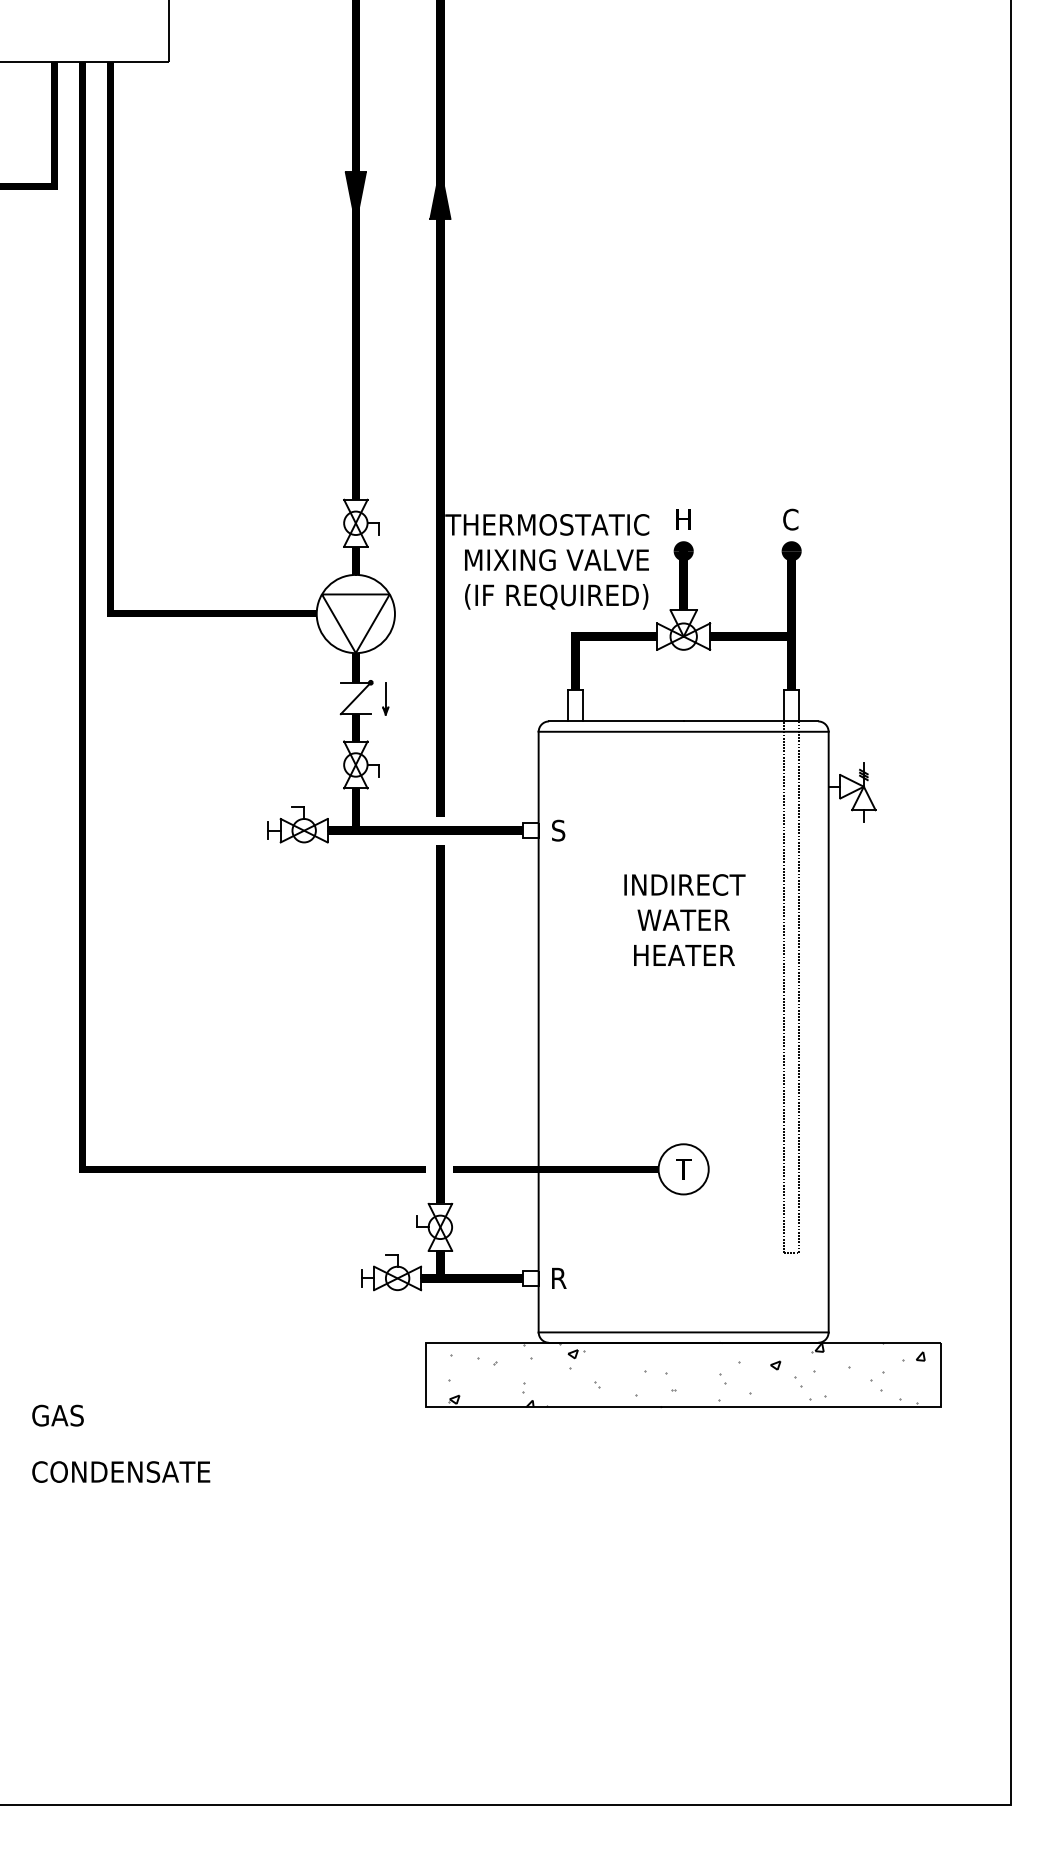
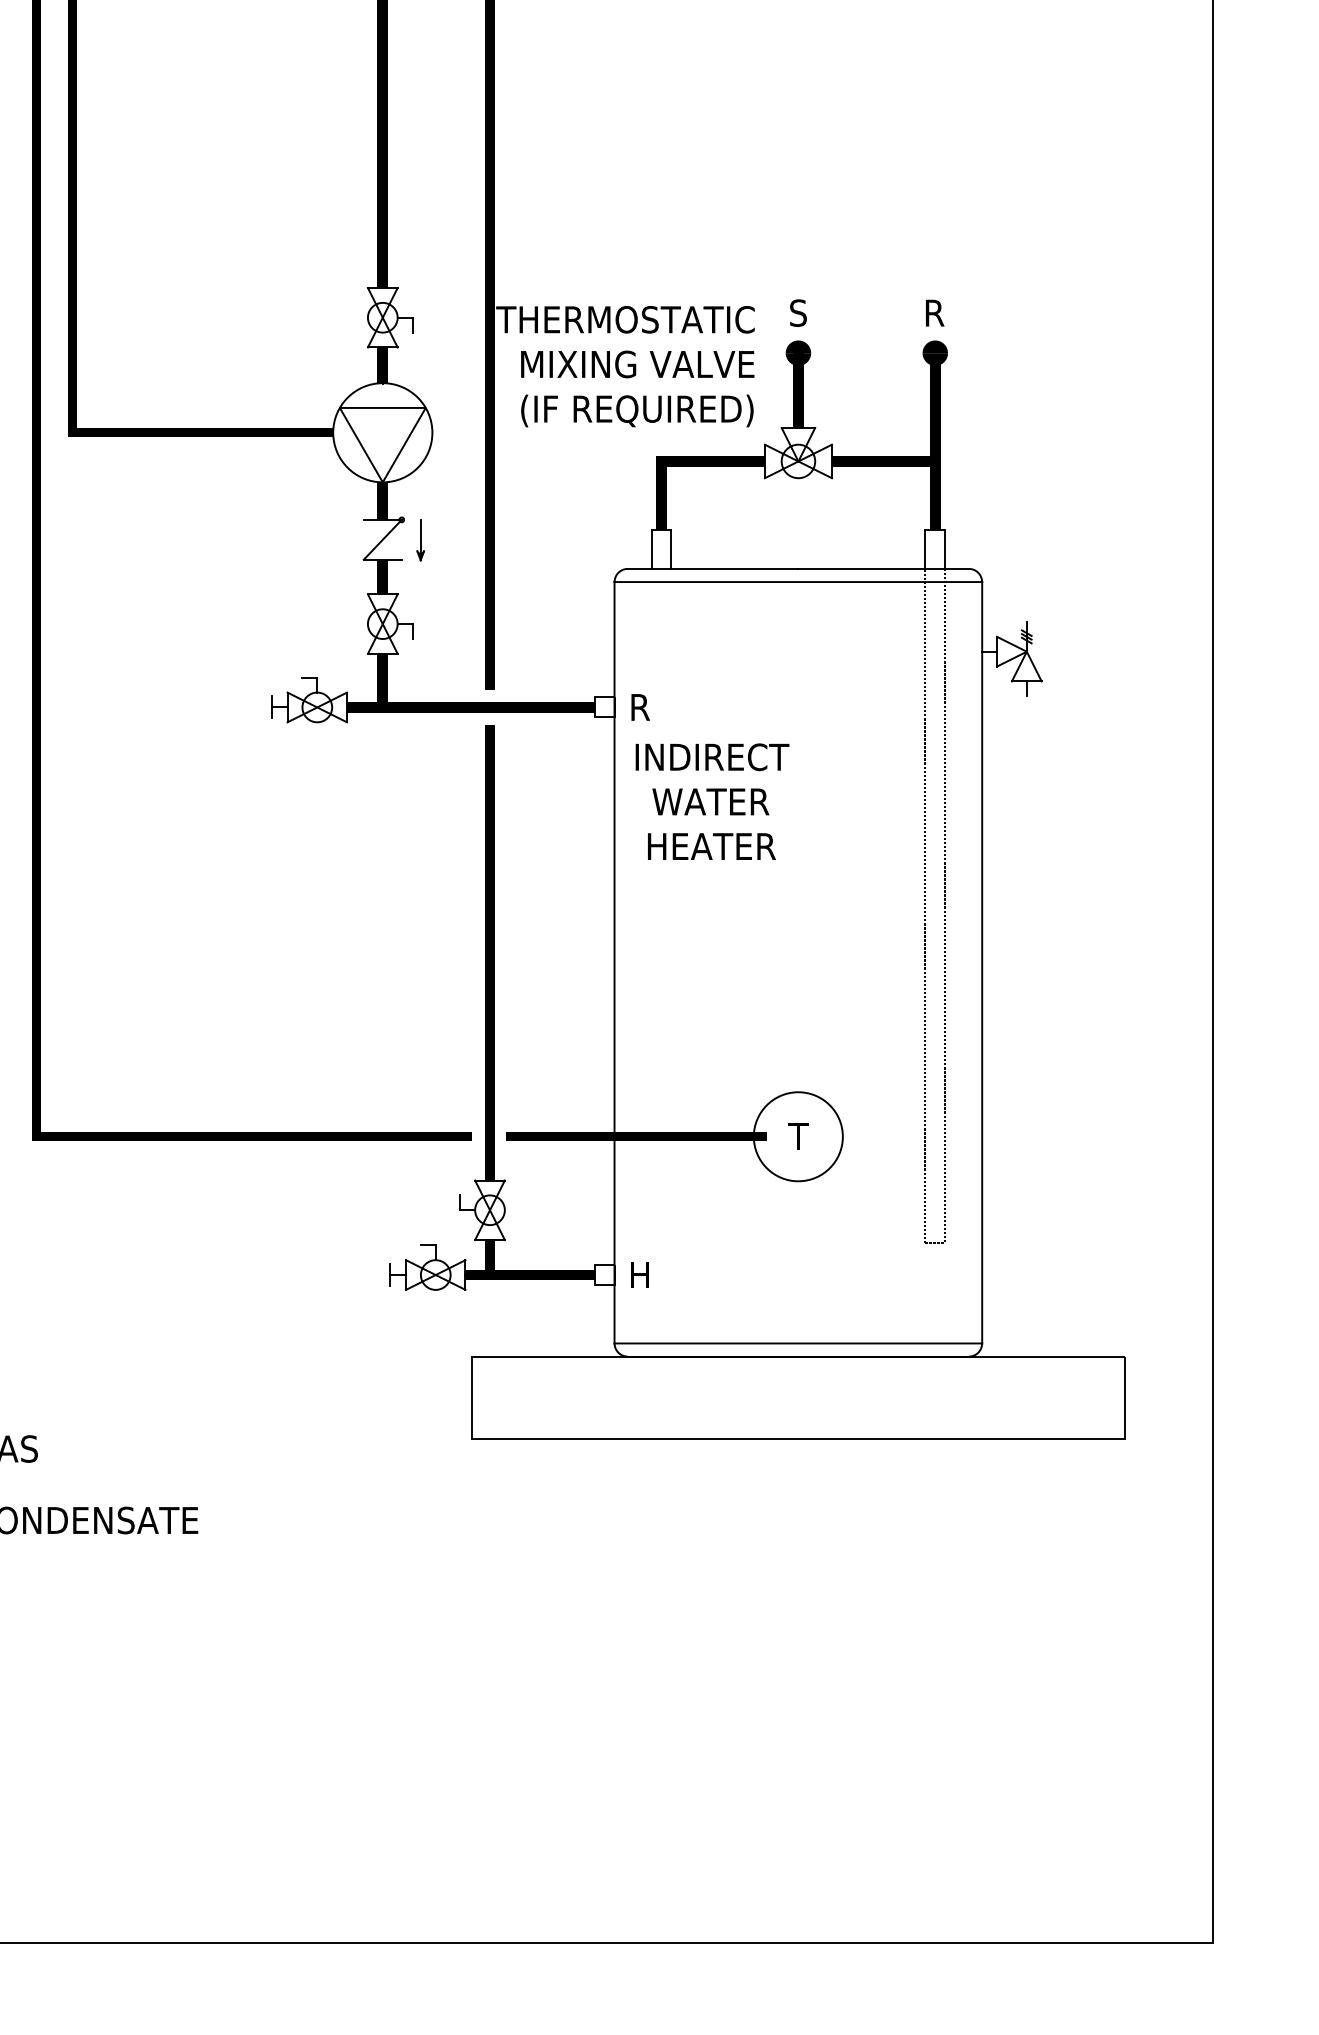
text: (683, 519) -> (798, 312), H -> S
text: (790, 519) -> (933, 312), C -> R
text: (559, 830) -> (640, 707), S -> R
text: (684, 919) -> (711, 801), moved
circle: (683, 1169) -> (798, 1136), size x1.4
text: (558, 1277) -> (639, 1273), R -> H
hatch: (686, 1374) -> (801, 1396), removed

